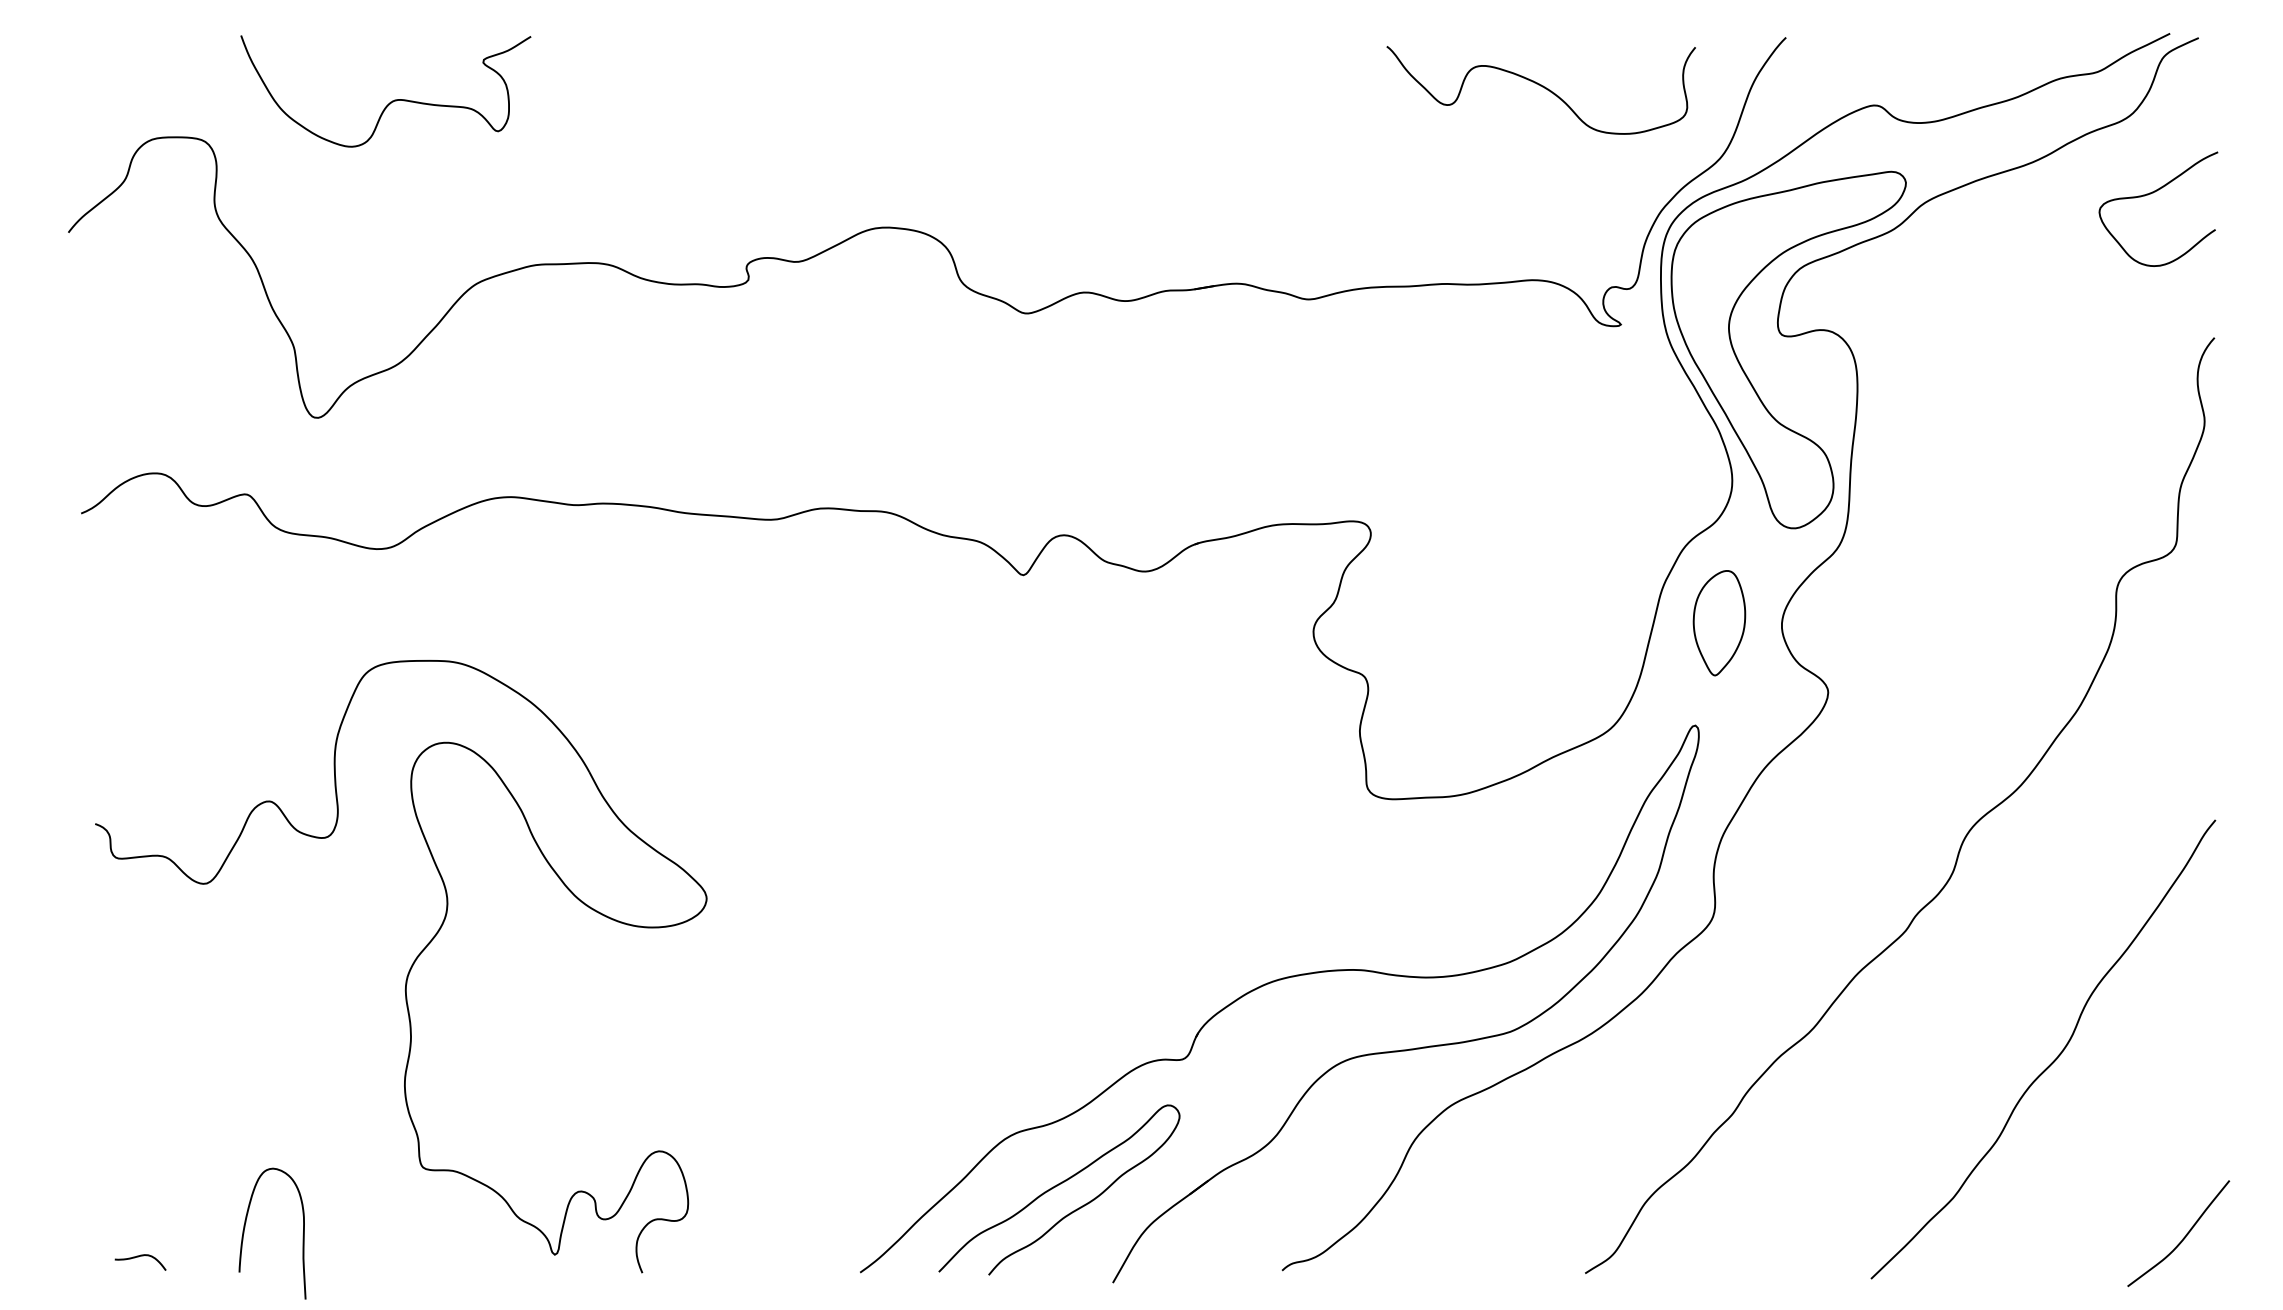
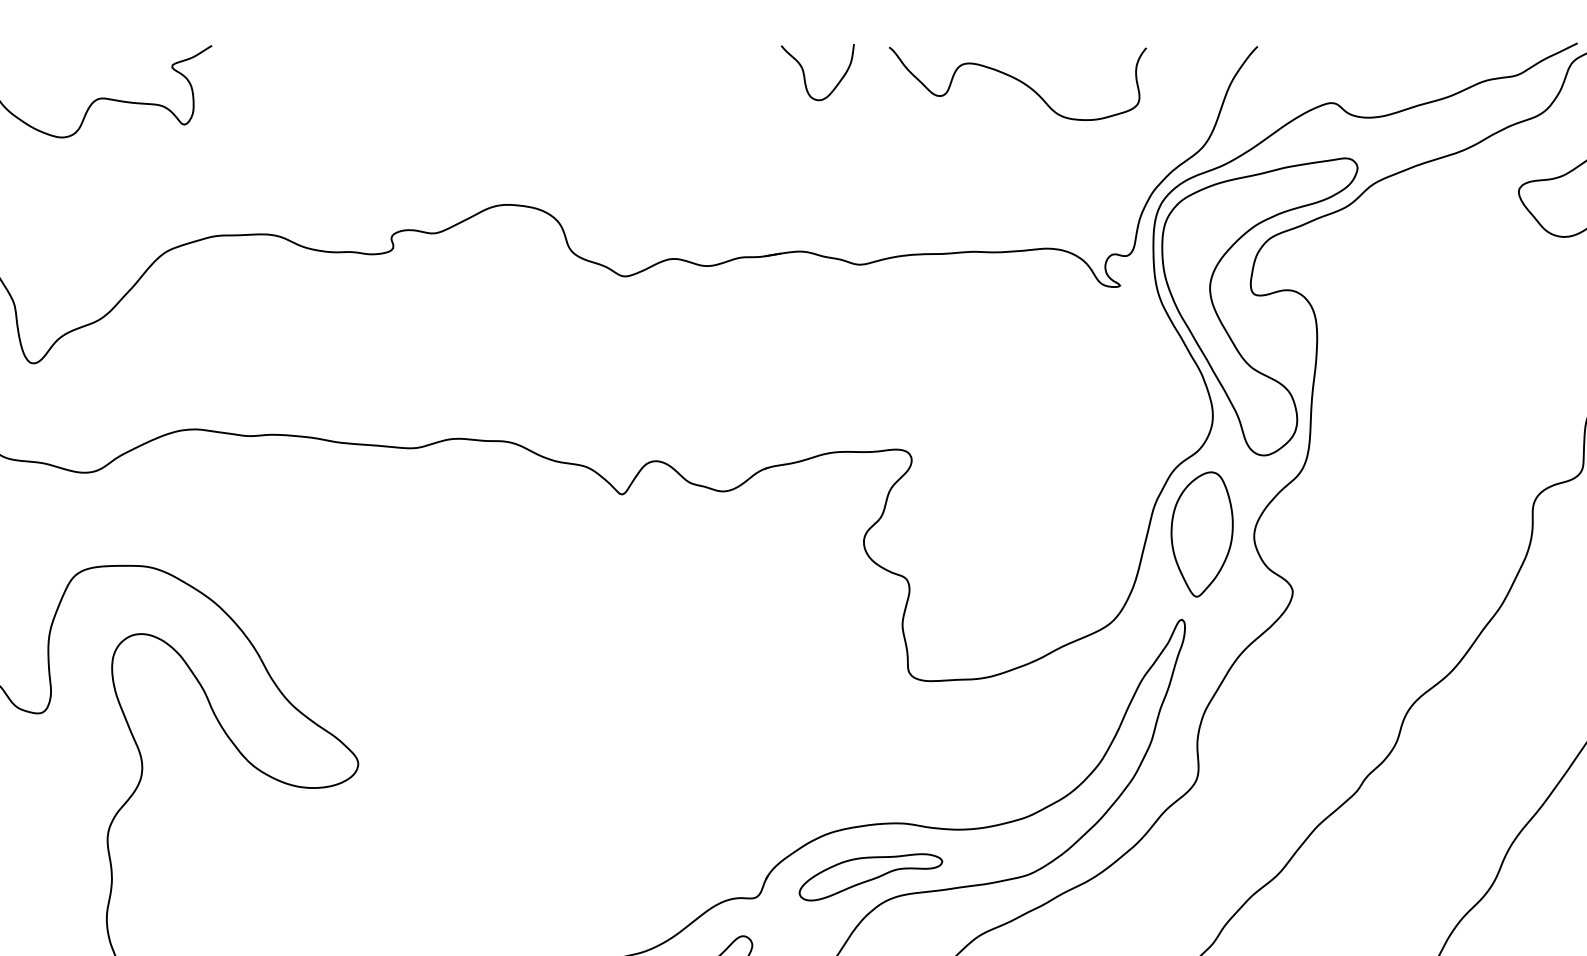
curve: (1242, 70) -> (804, 73), added
curve: (1542, 87) -> (1018, 81), moved
part: (1719, 622) -> (1202, 533), size x1.43
part: (1321, 1034) -> (870, 877), added

